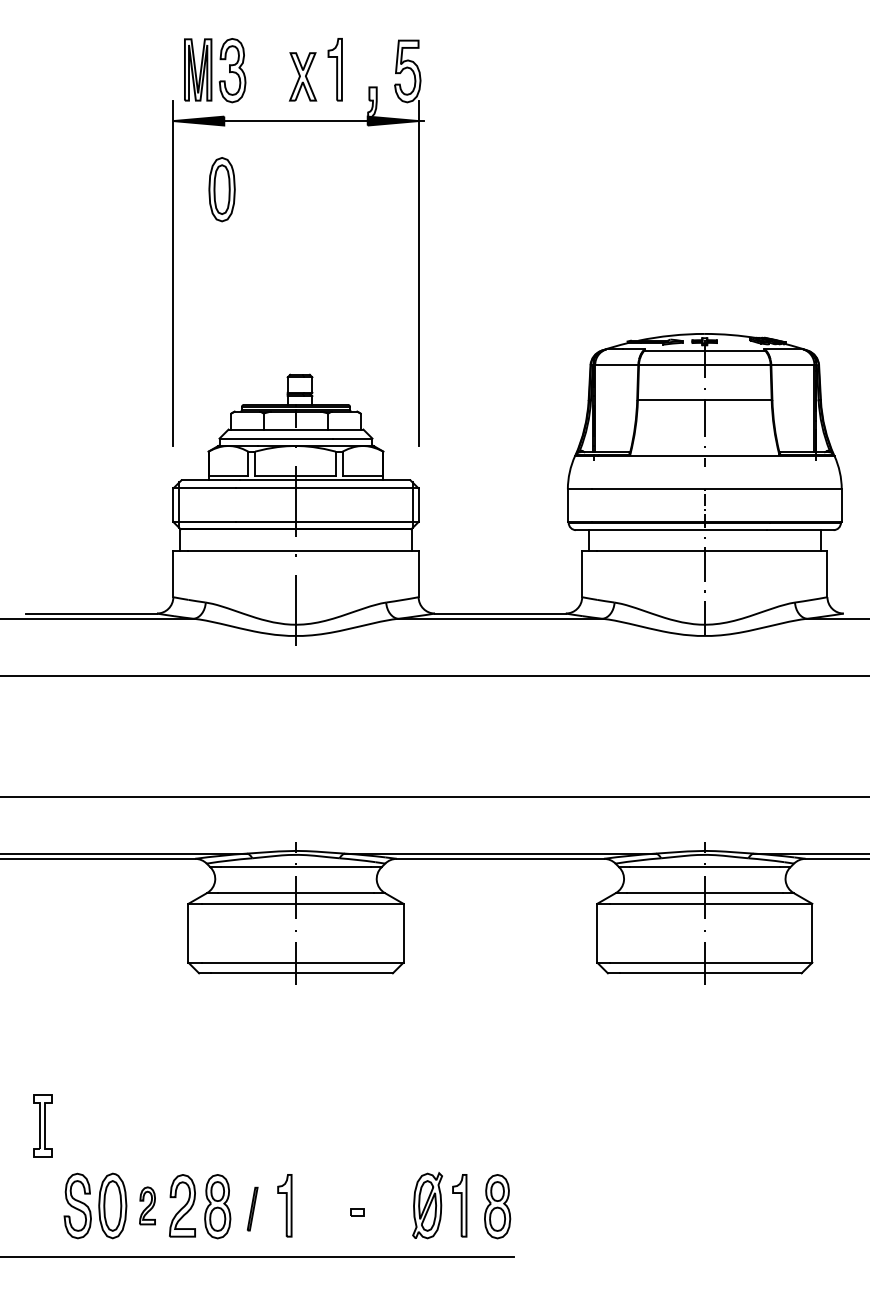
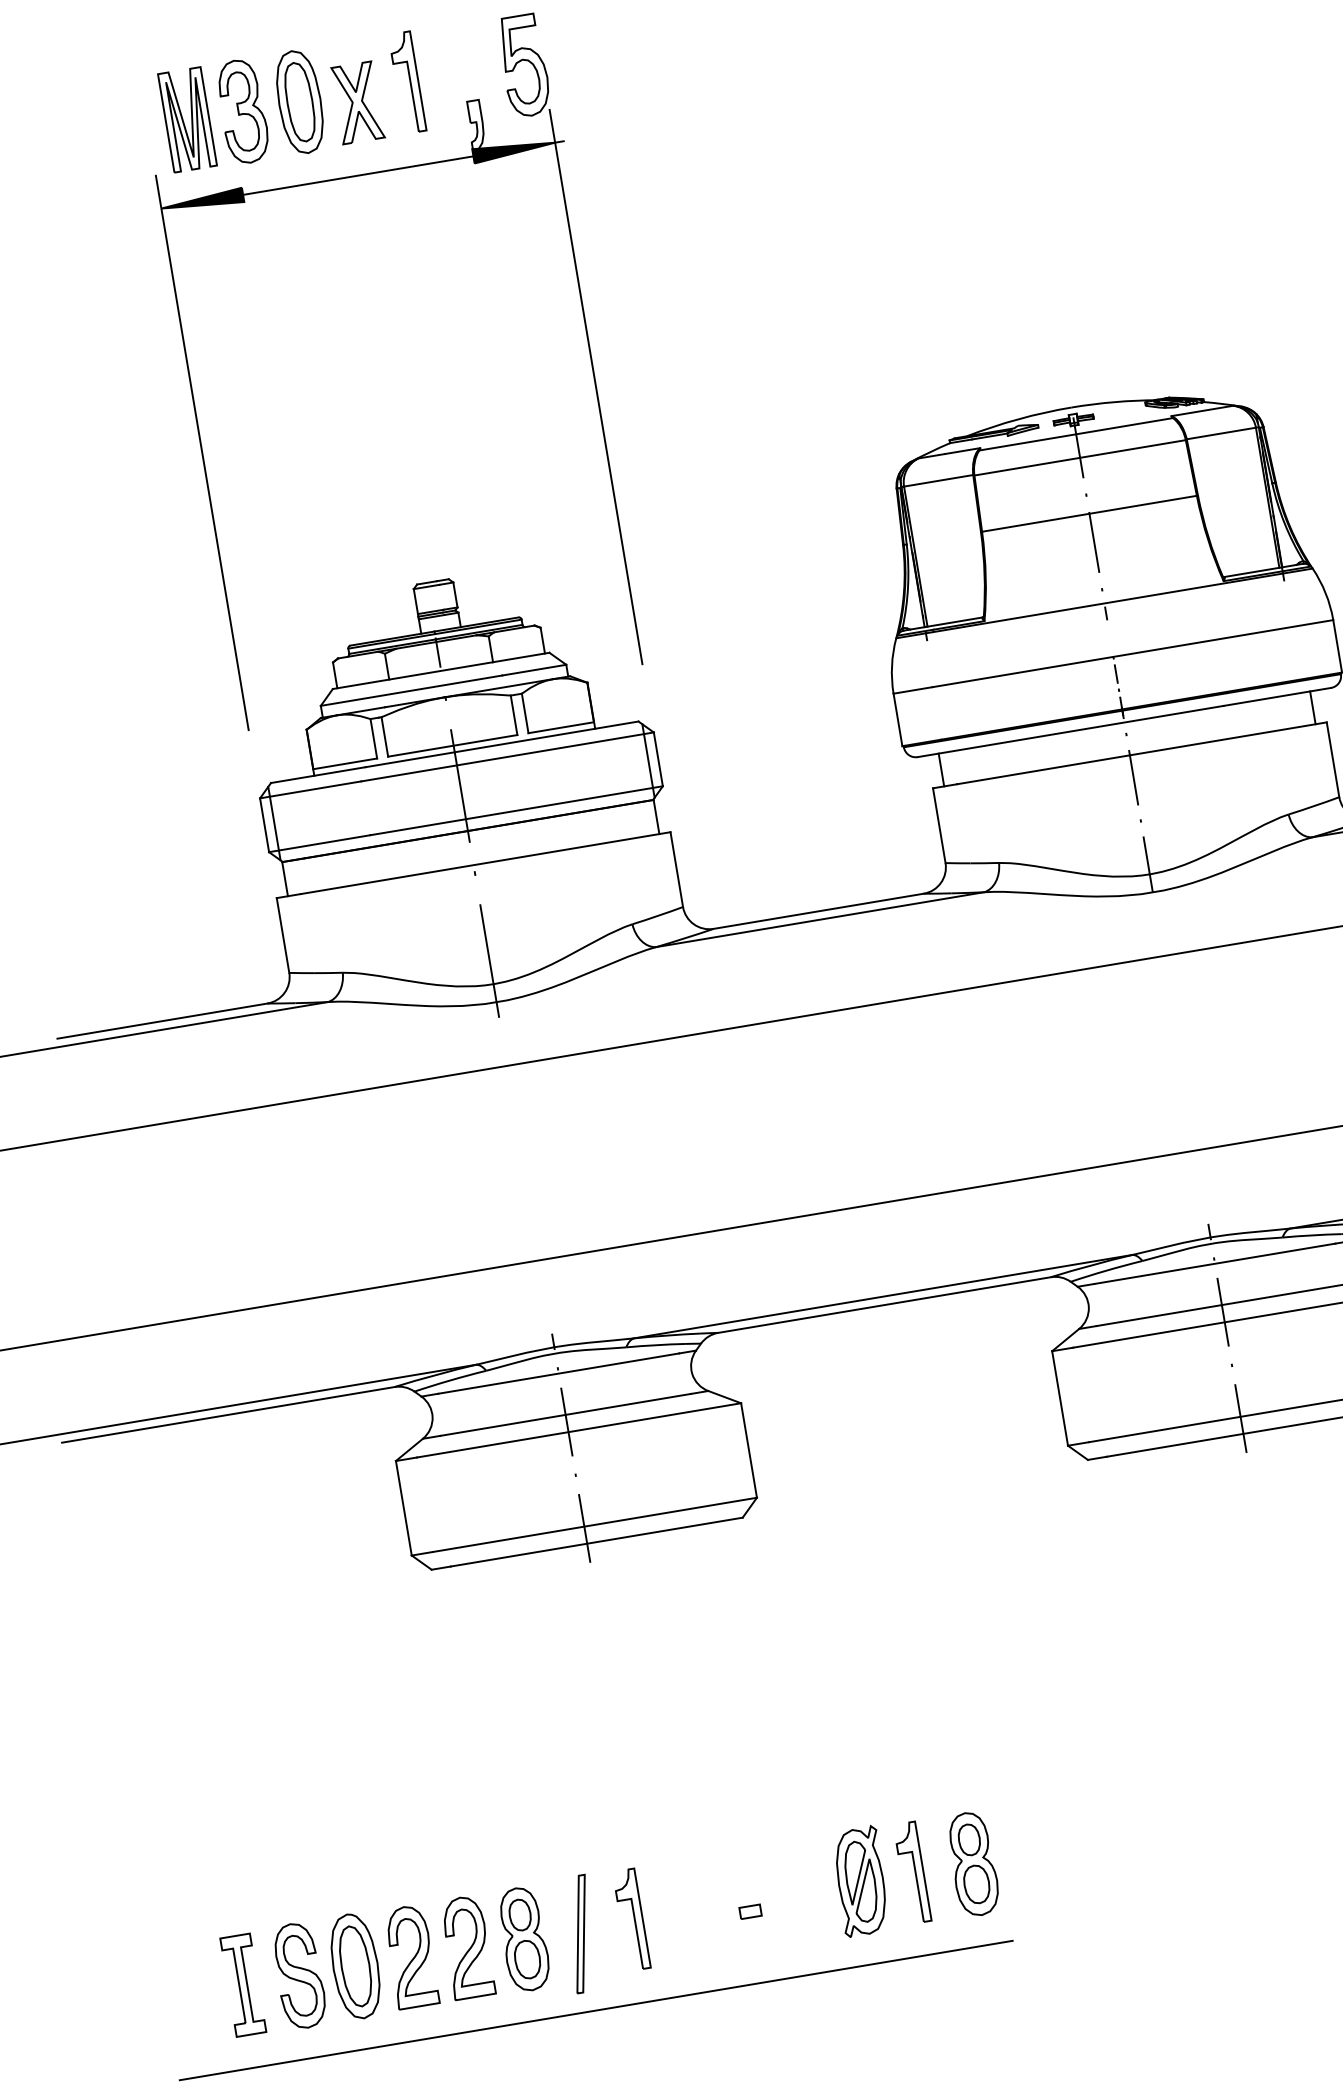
part: (221, 189) -> (298, 102), moved
part: (42, 1125) -> (242, 1984), moved
part: (147, 1205) -> (411, 1956), size x1.67
part: (252, 1208) -> (580, 1932), size x1.67

